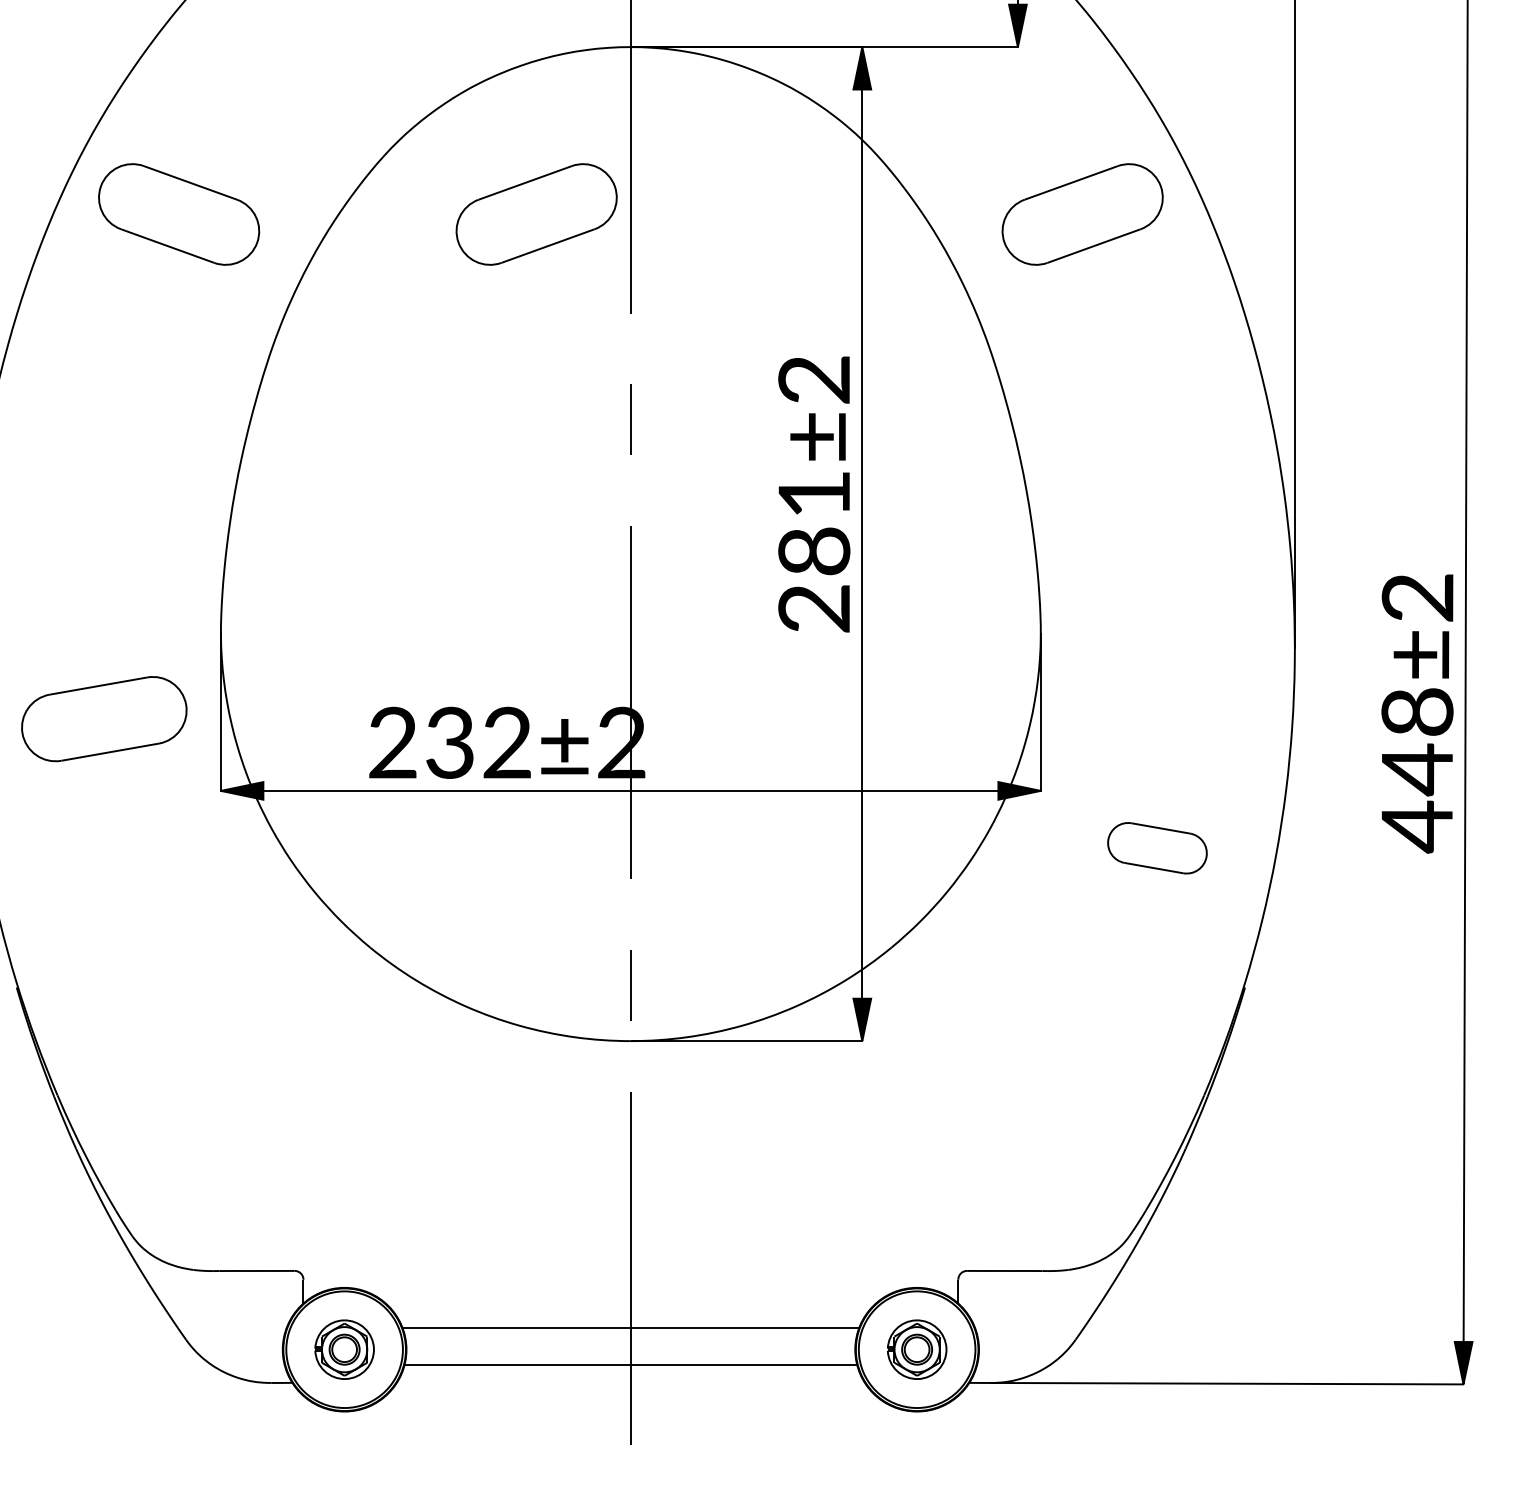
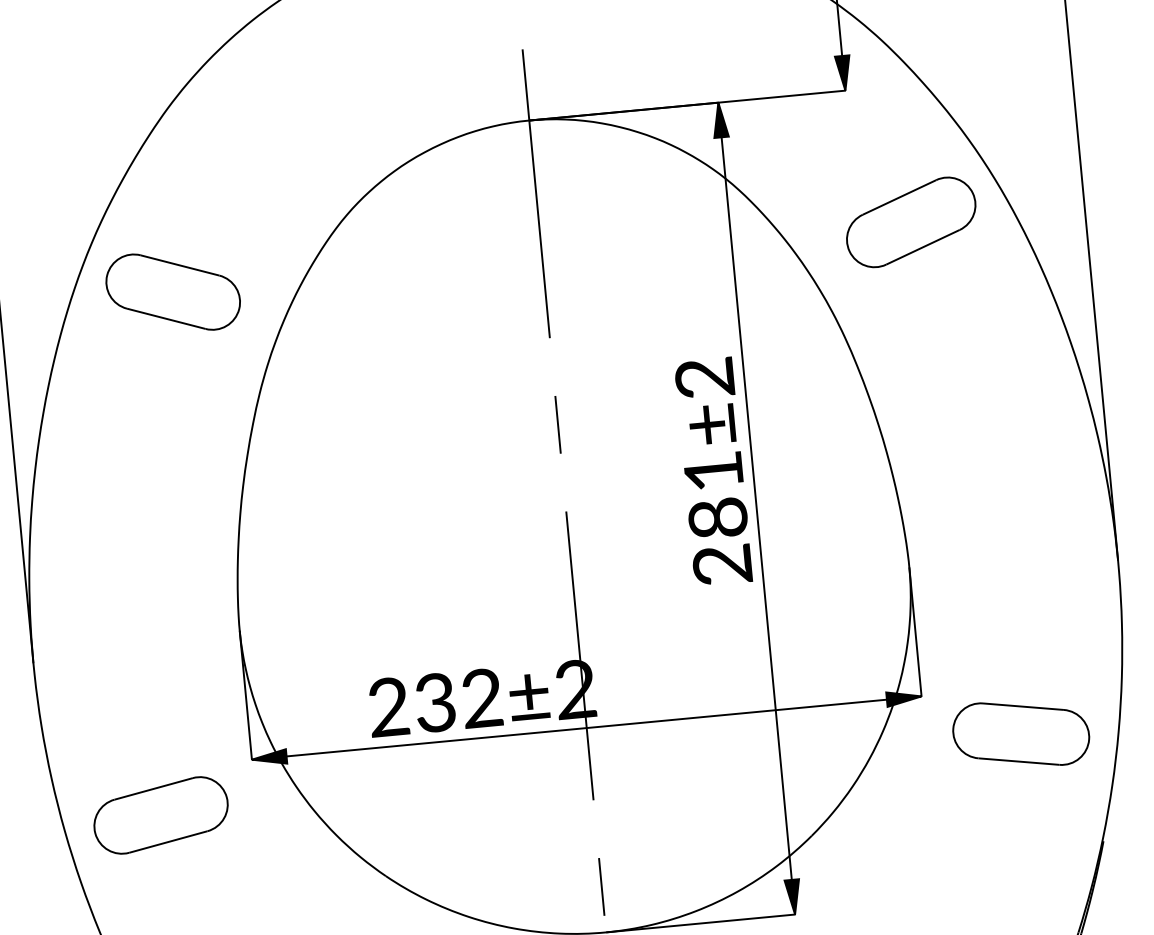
part: (536, 214) -> (465, 264), removed
part: (104, 719) -> (161, 815), moved
part: (1157, 848) -> (1021, 734), size x1.67

